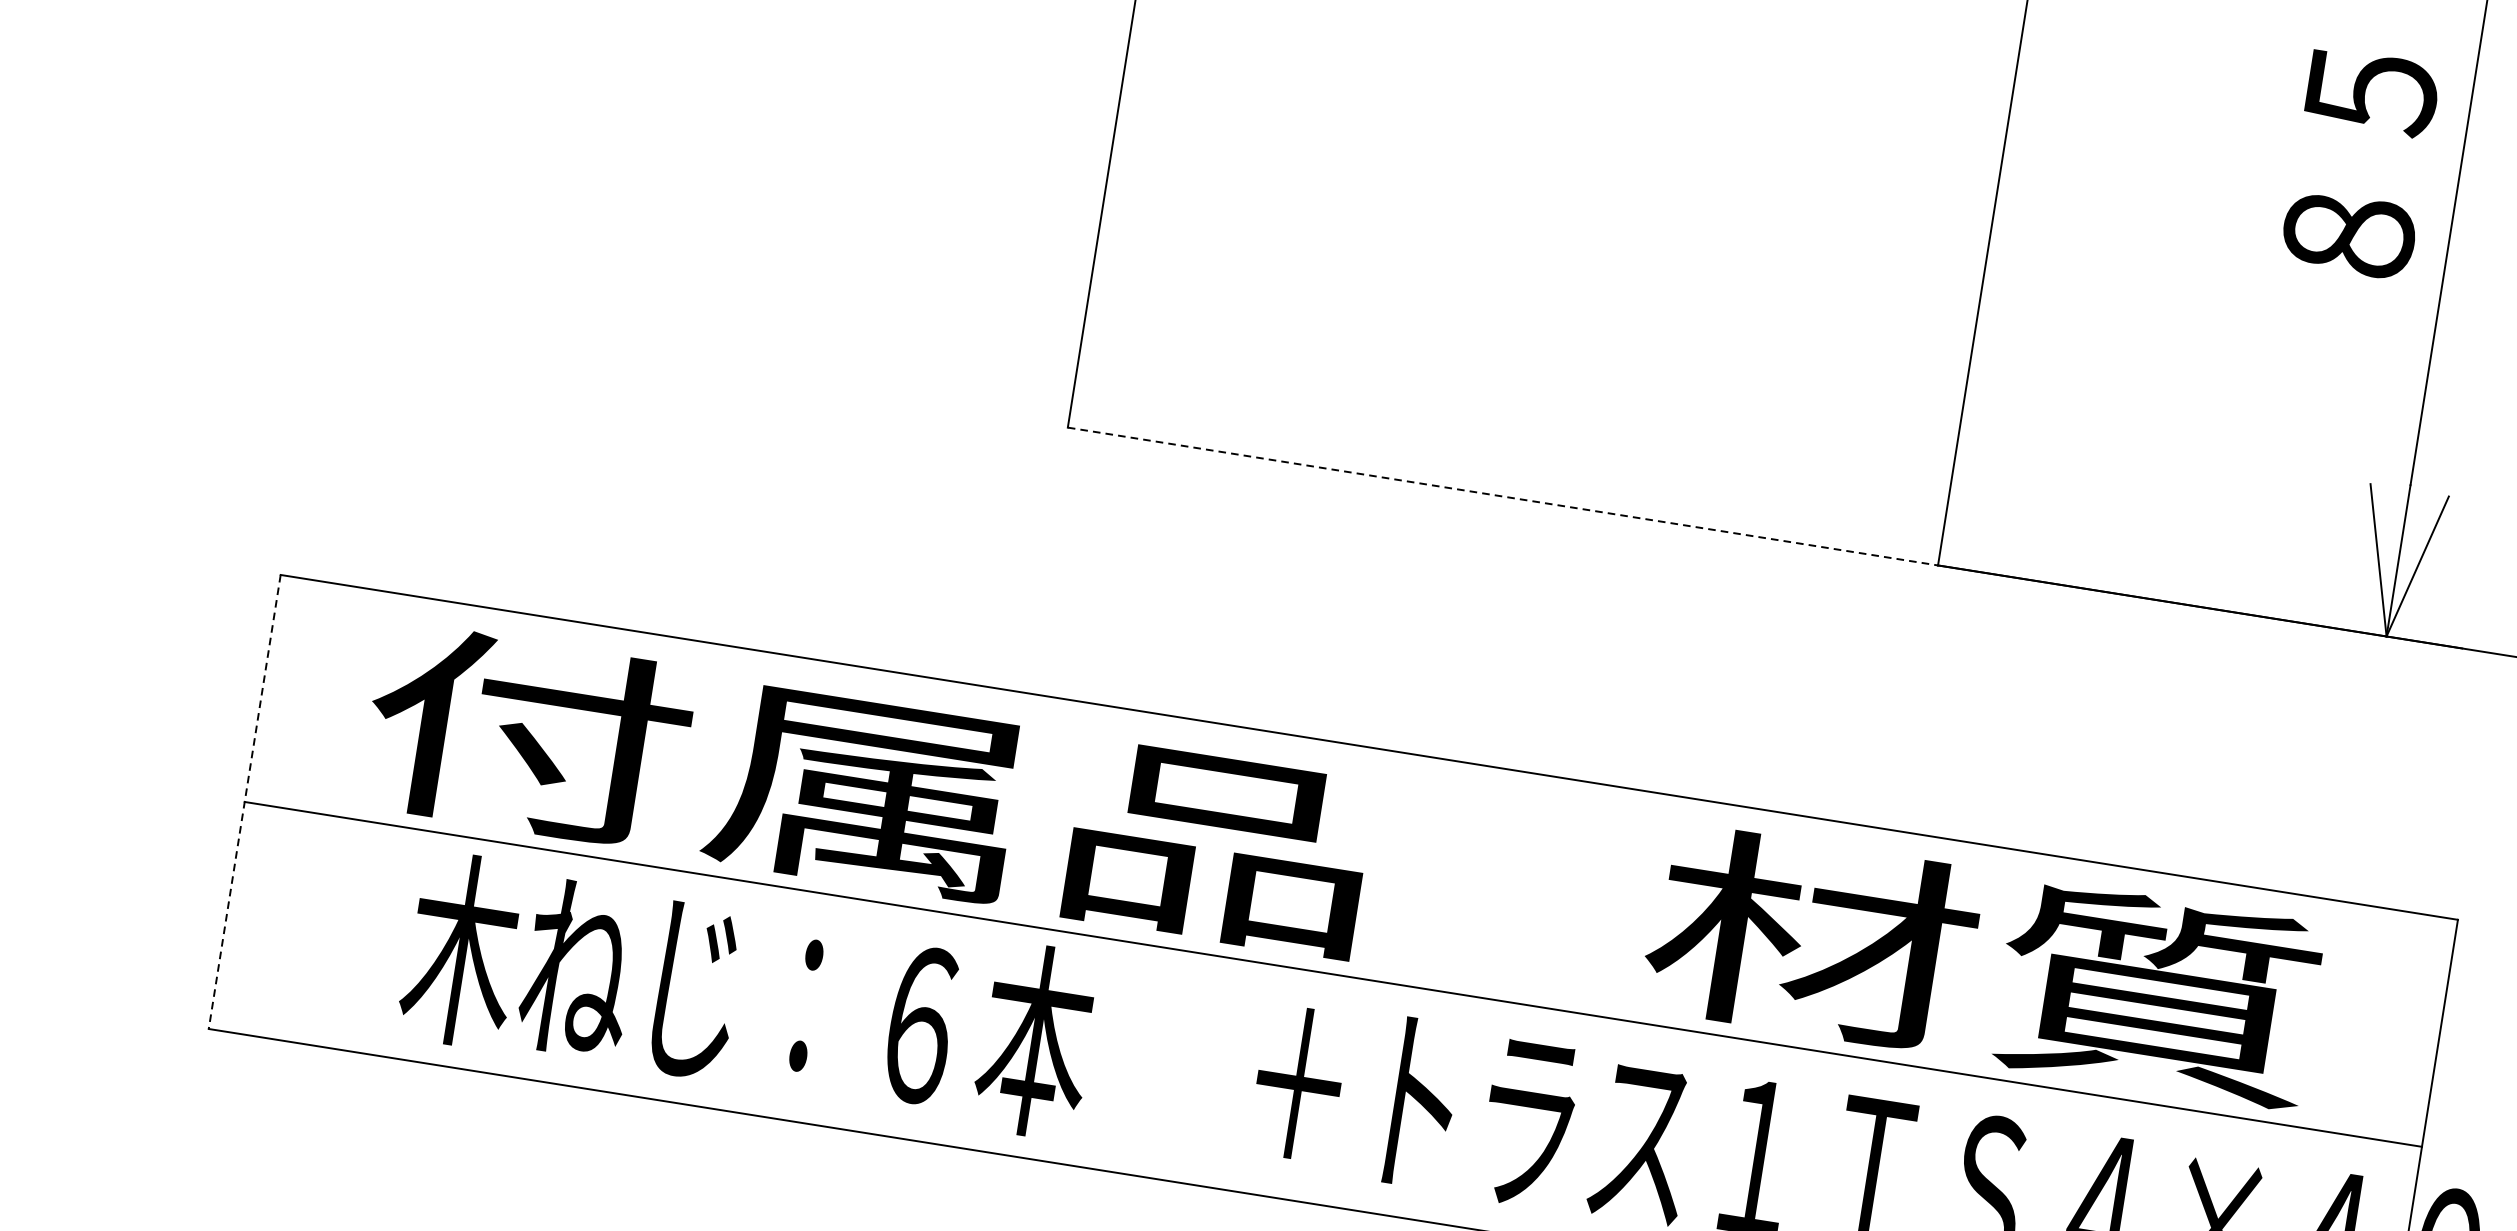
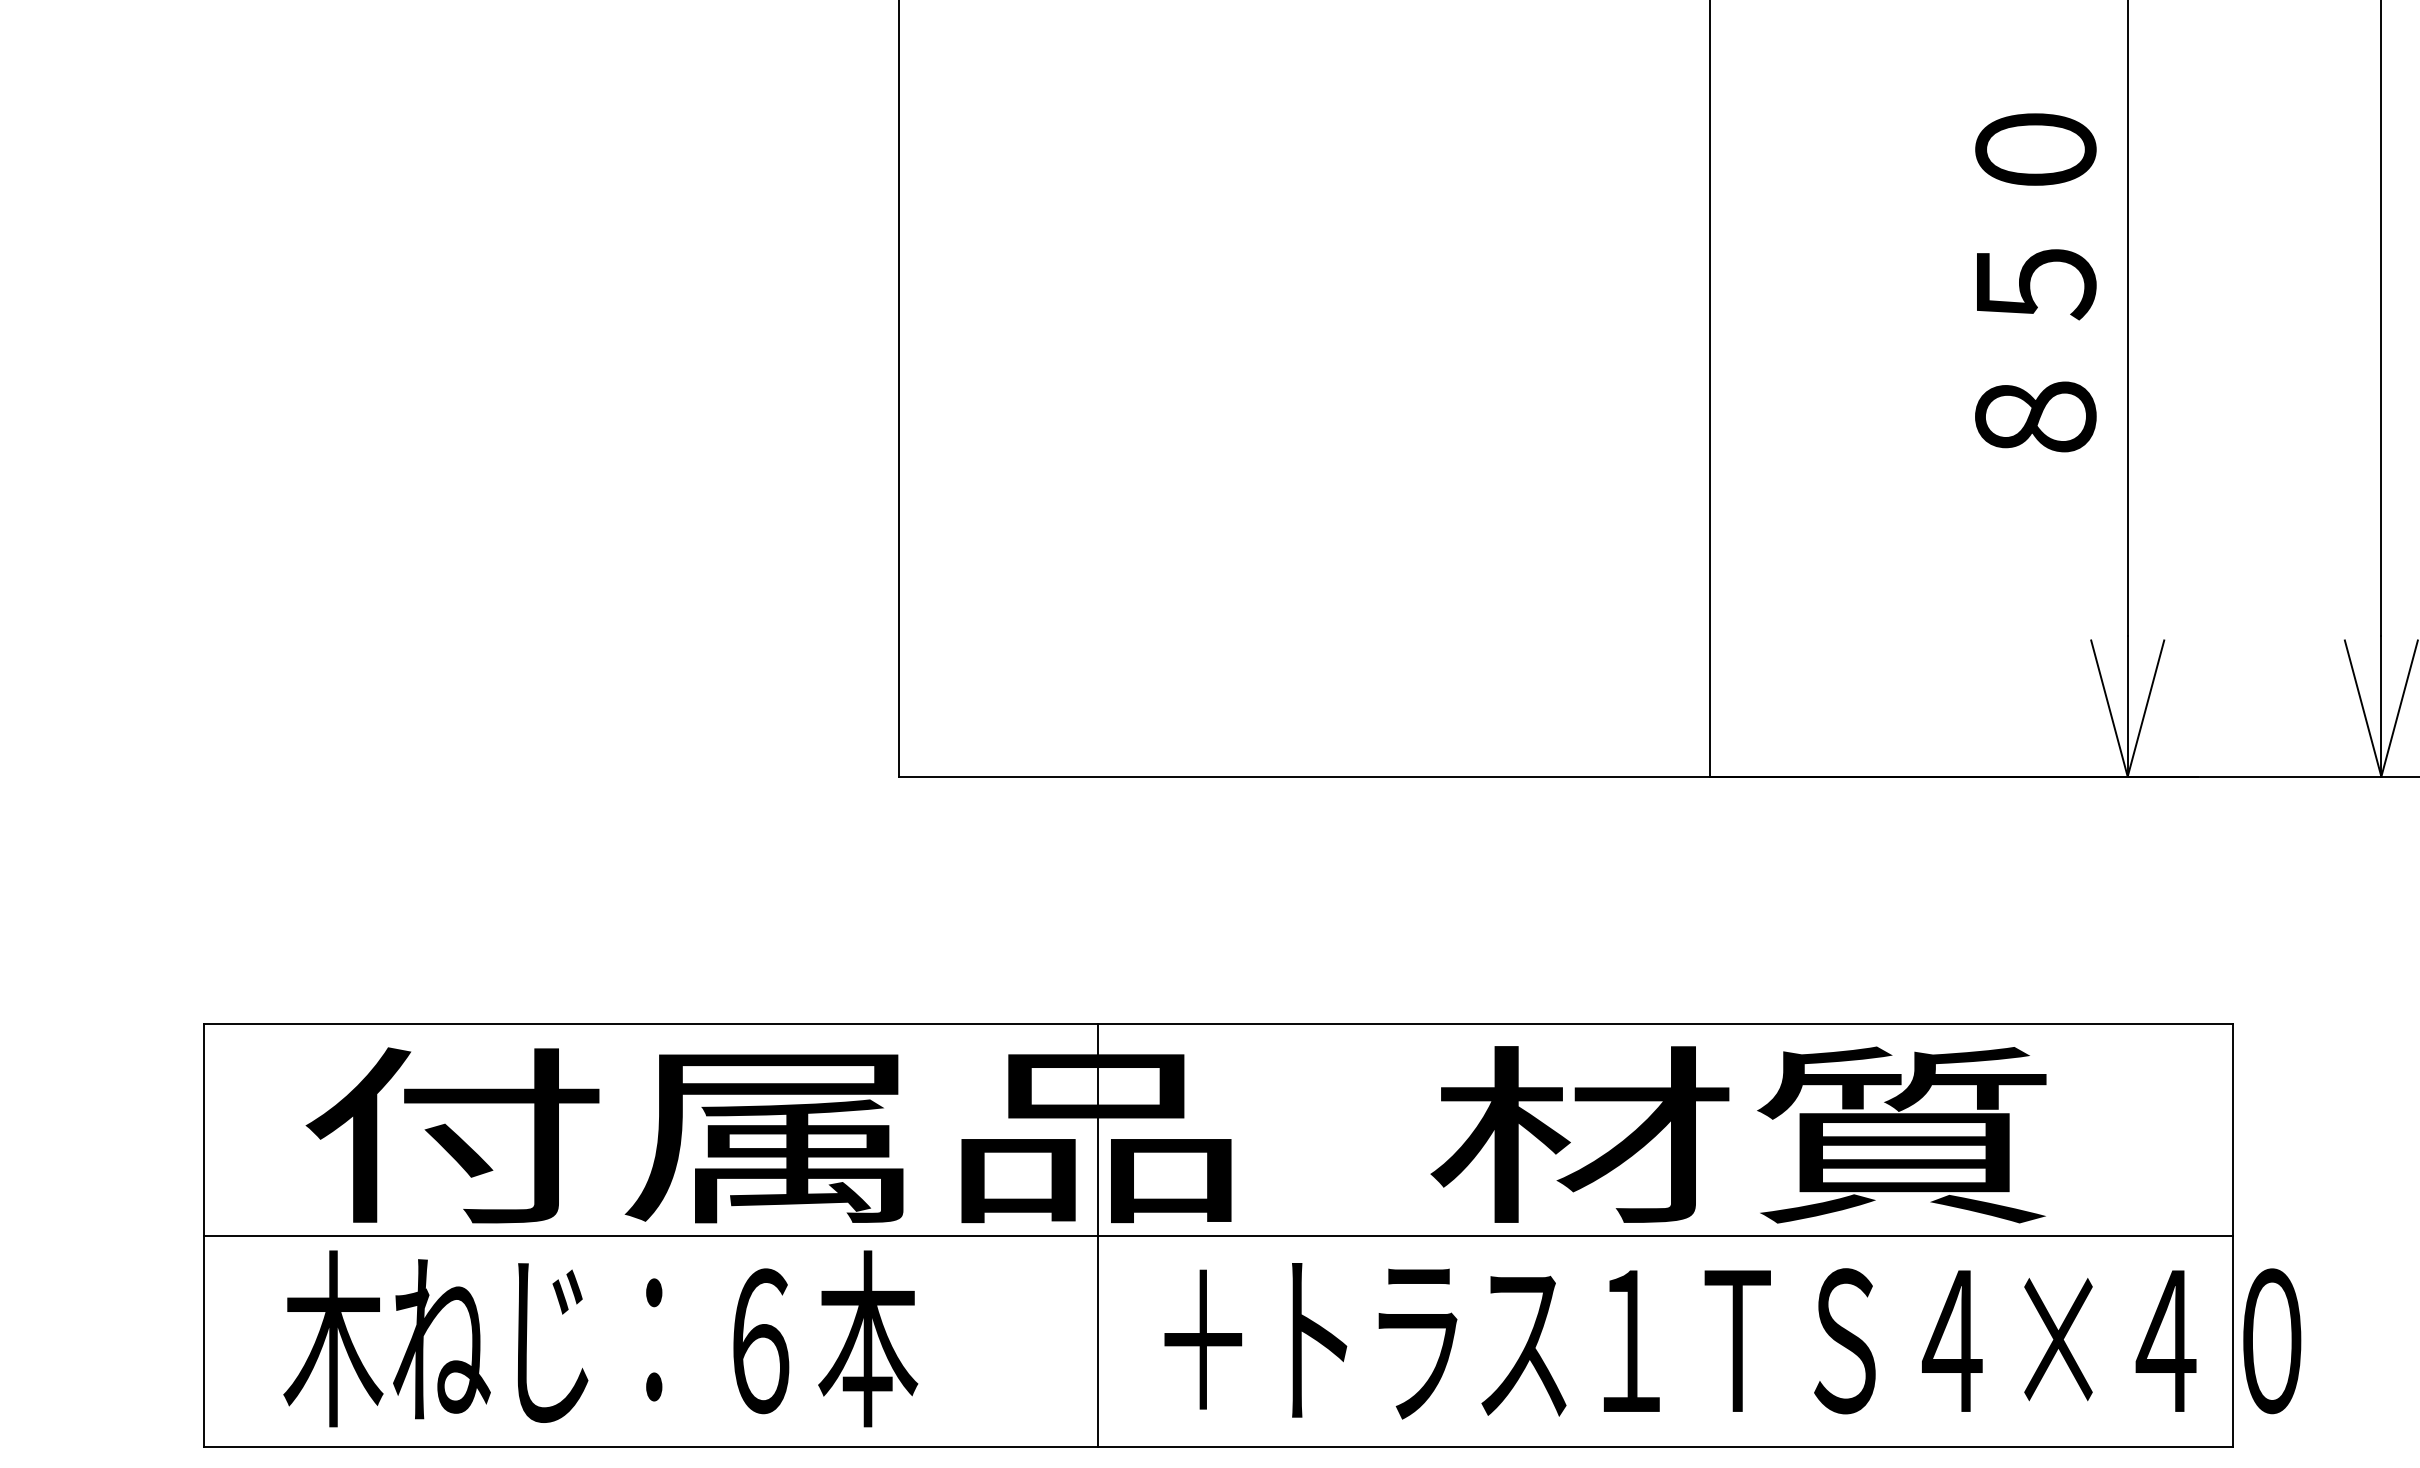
line: (1503, 496) -> (1304, 776), dashed -> solid
line: (244, 801) -> (204, 1235), dashed -> solid
line: (1203, 953) -> (1097, 1235), added
text: (1982, 965) -> (1738, 1134), moved
text: (748, 995) -> (600, 1338), moved

